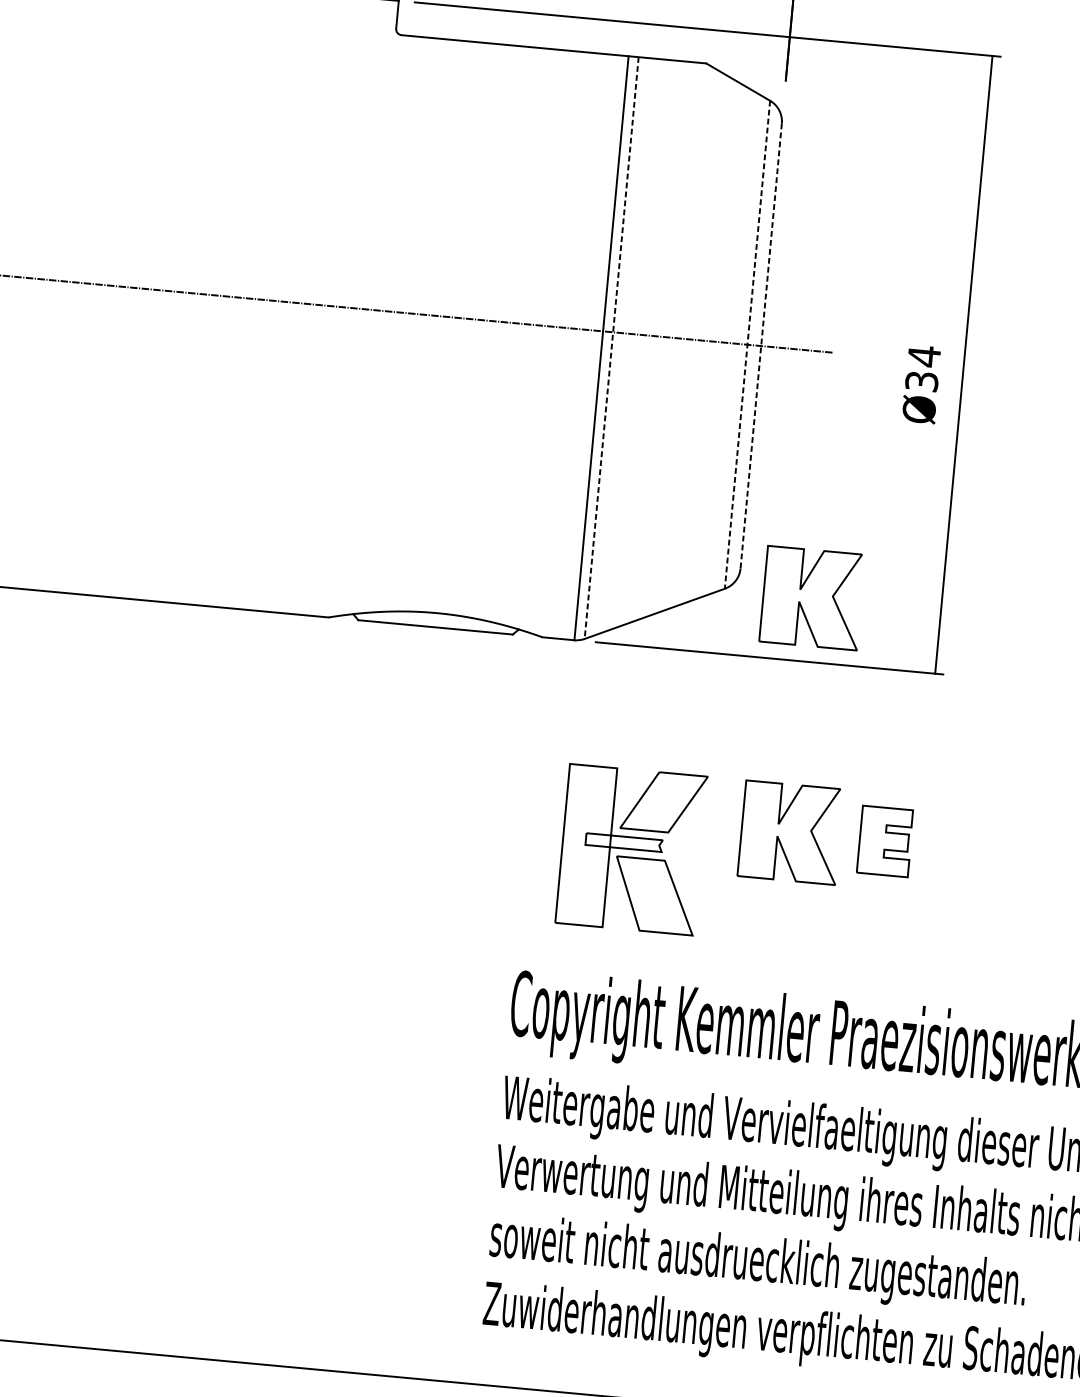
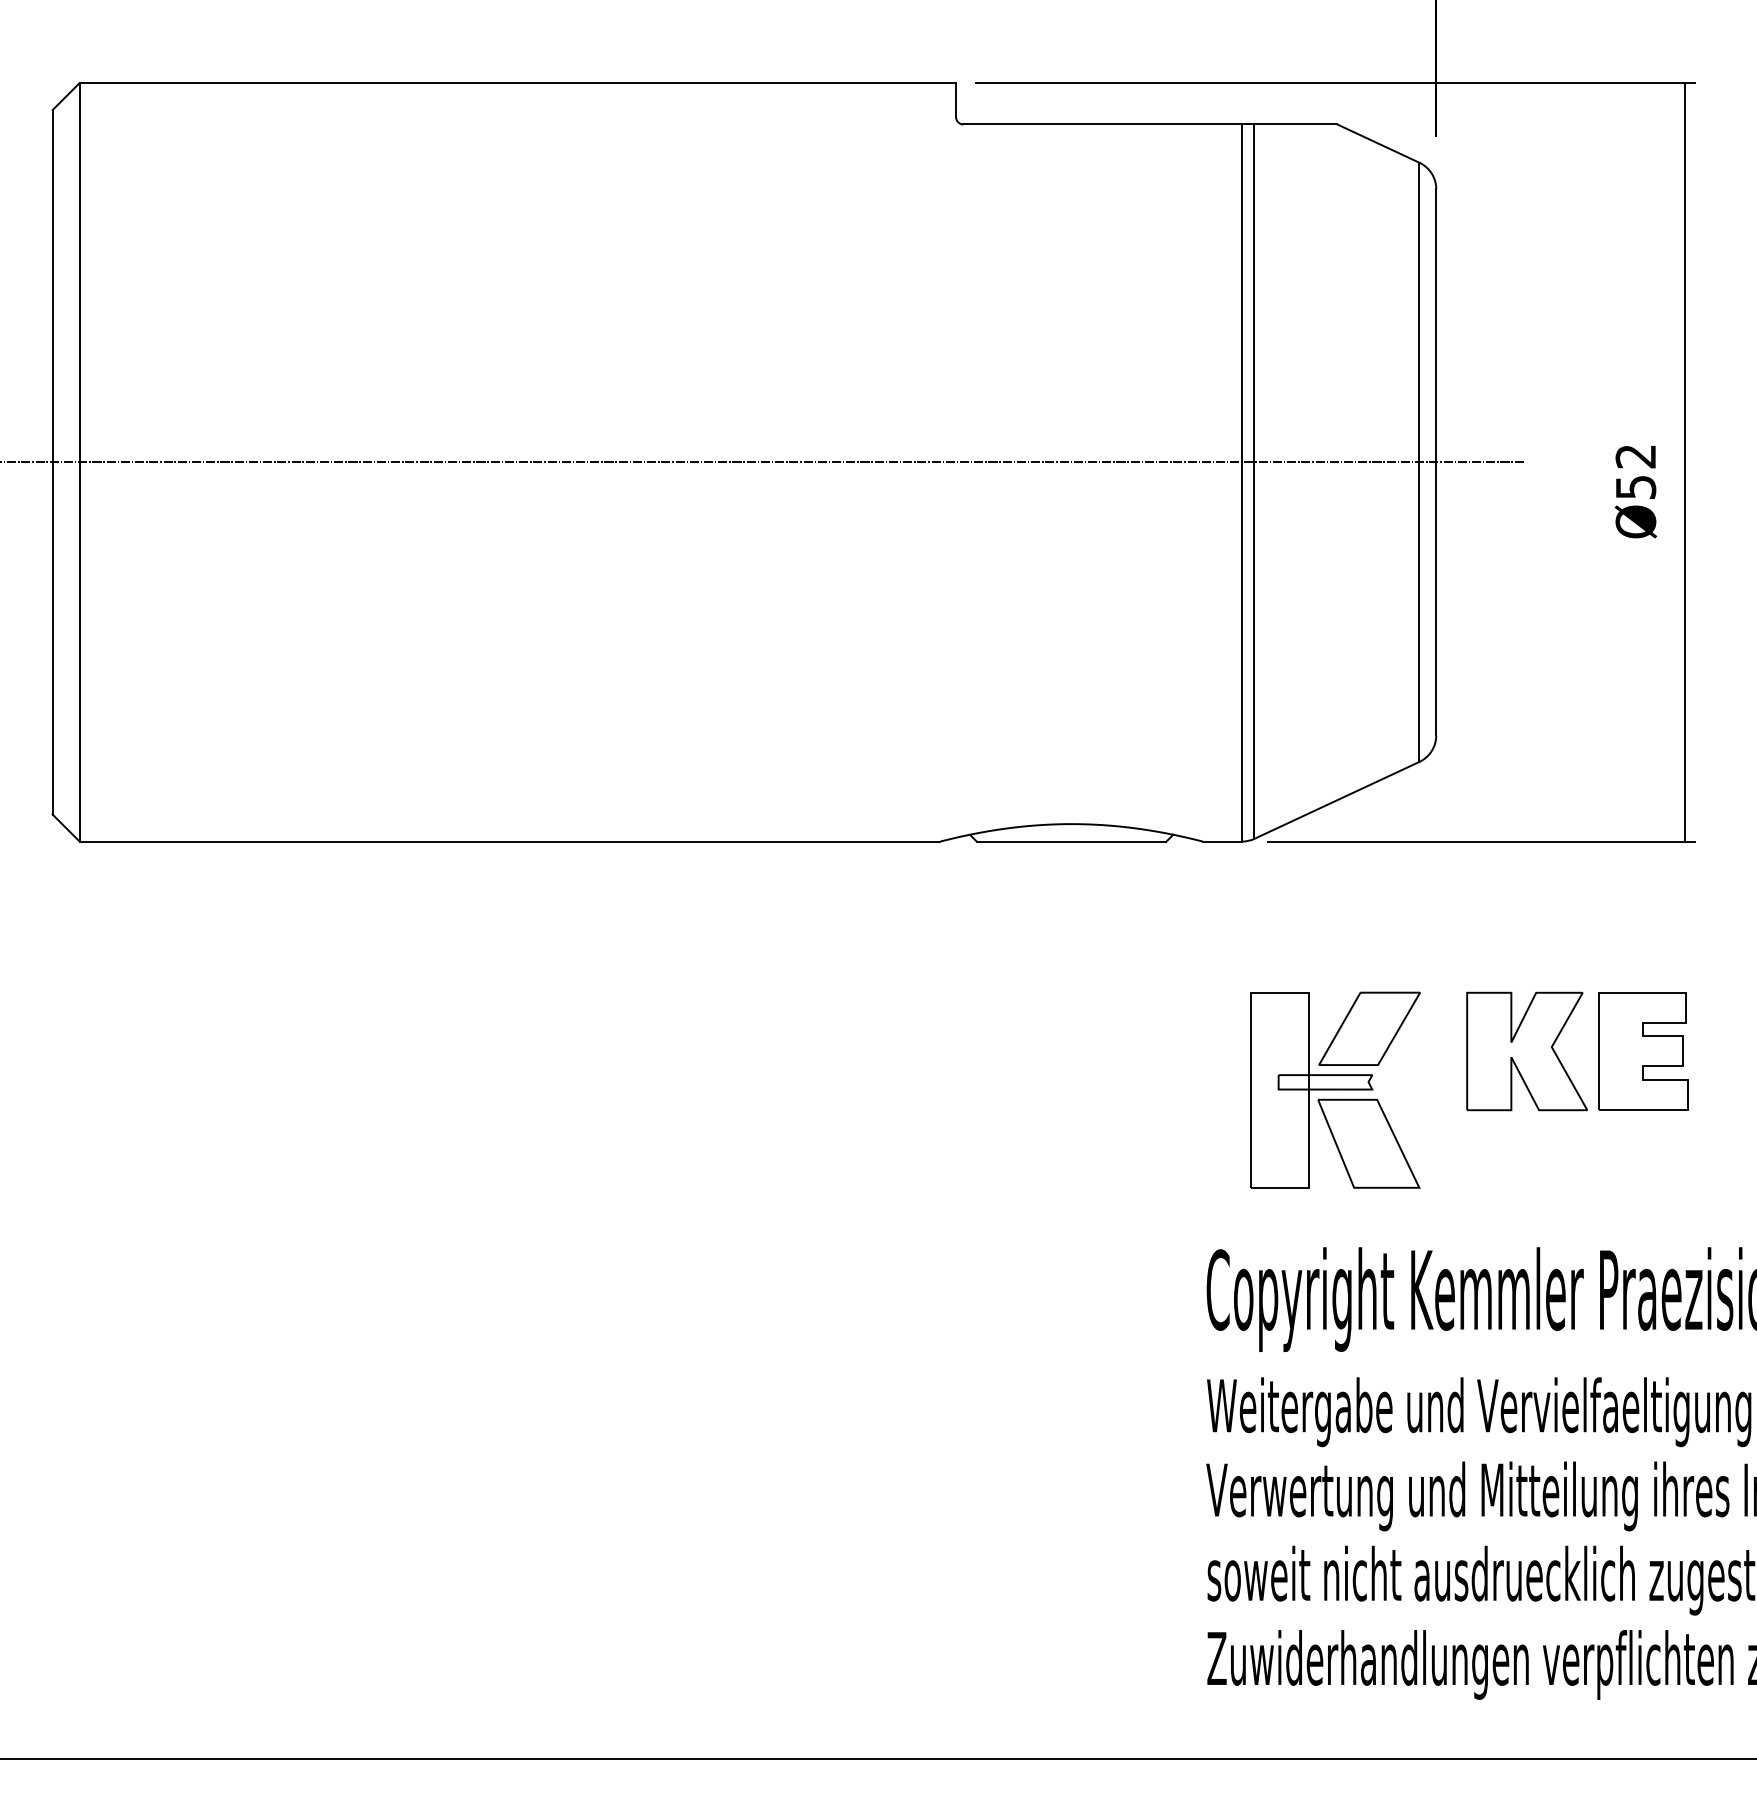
line: (747, 344) -> (1419, 462), dashed -> solid
line: (761, 346) -> (1436, 462), dashed -> solid
line: (611, 348) -> (1254, 482), dashed -> solid
text: (922, 367) -> (1635, 470), Ø34 -> Ø52
part: (811, 598) -> (1526, 763), removed
part: (885, 841) -> (1643, 1051), size x1.43

